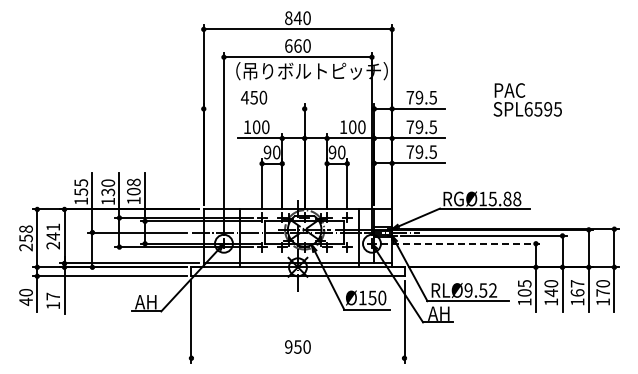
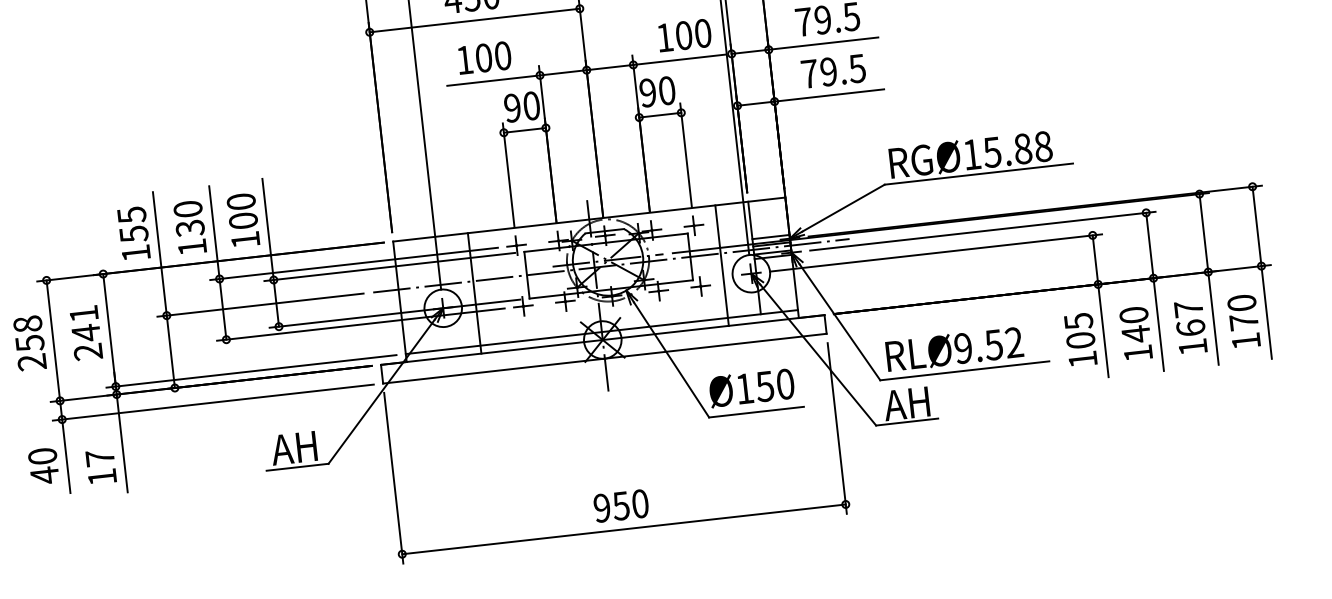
line: (253, 108) -> (473, 19), added
text: (133, 182) -> (240, 201), 108 -> 100
line: (460, 243) -> (935, 252), dashed -> solid
line: (297, 358) -> (623, 529), added

